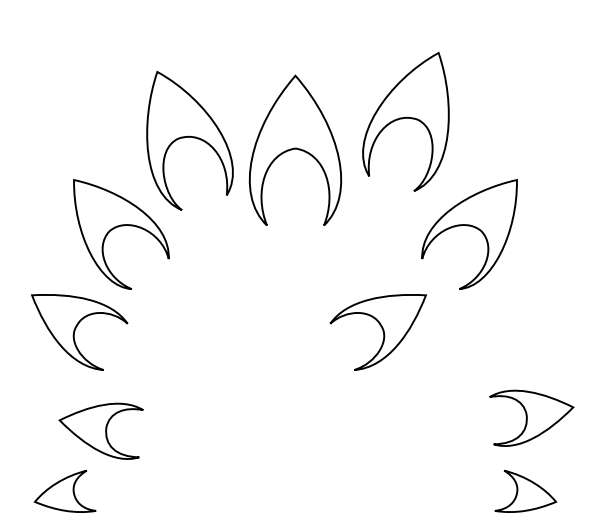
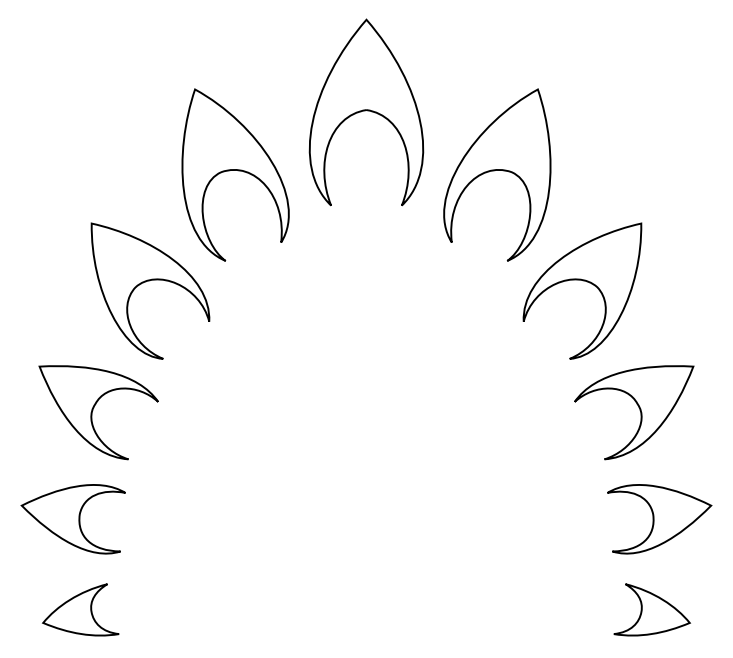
part: (405, 121) -> (496, 174), moved
part: (295, 149) -> (366, 111), moved
part: (378, 332) -> (634, 412), moved
part: (100, 430) -> (72, 518), moved

